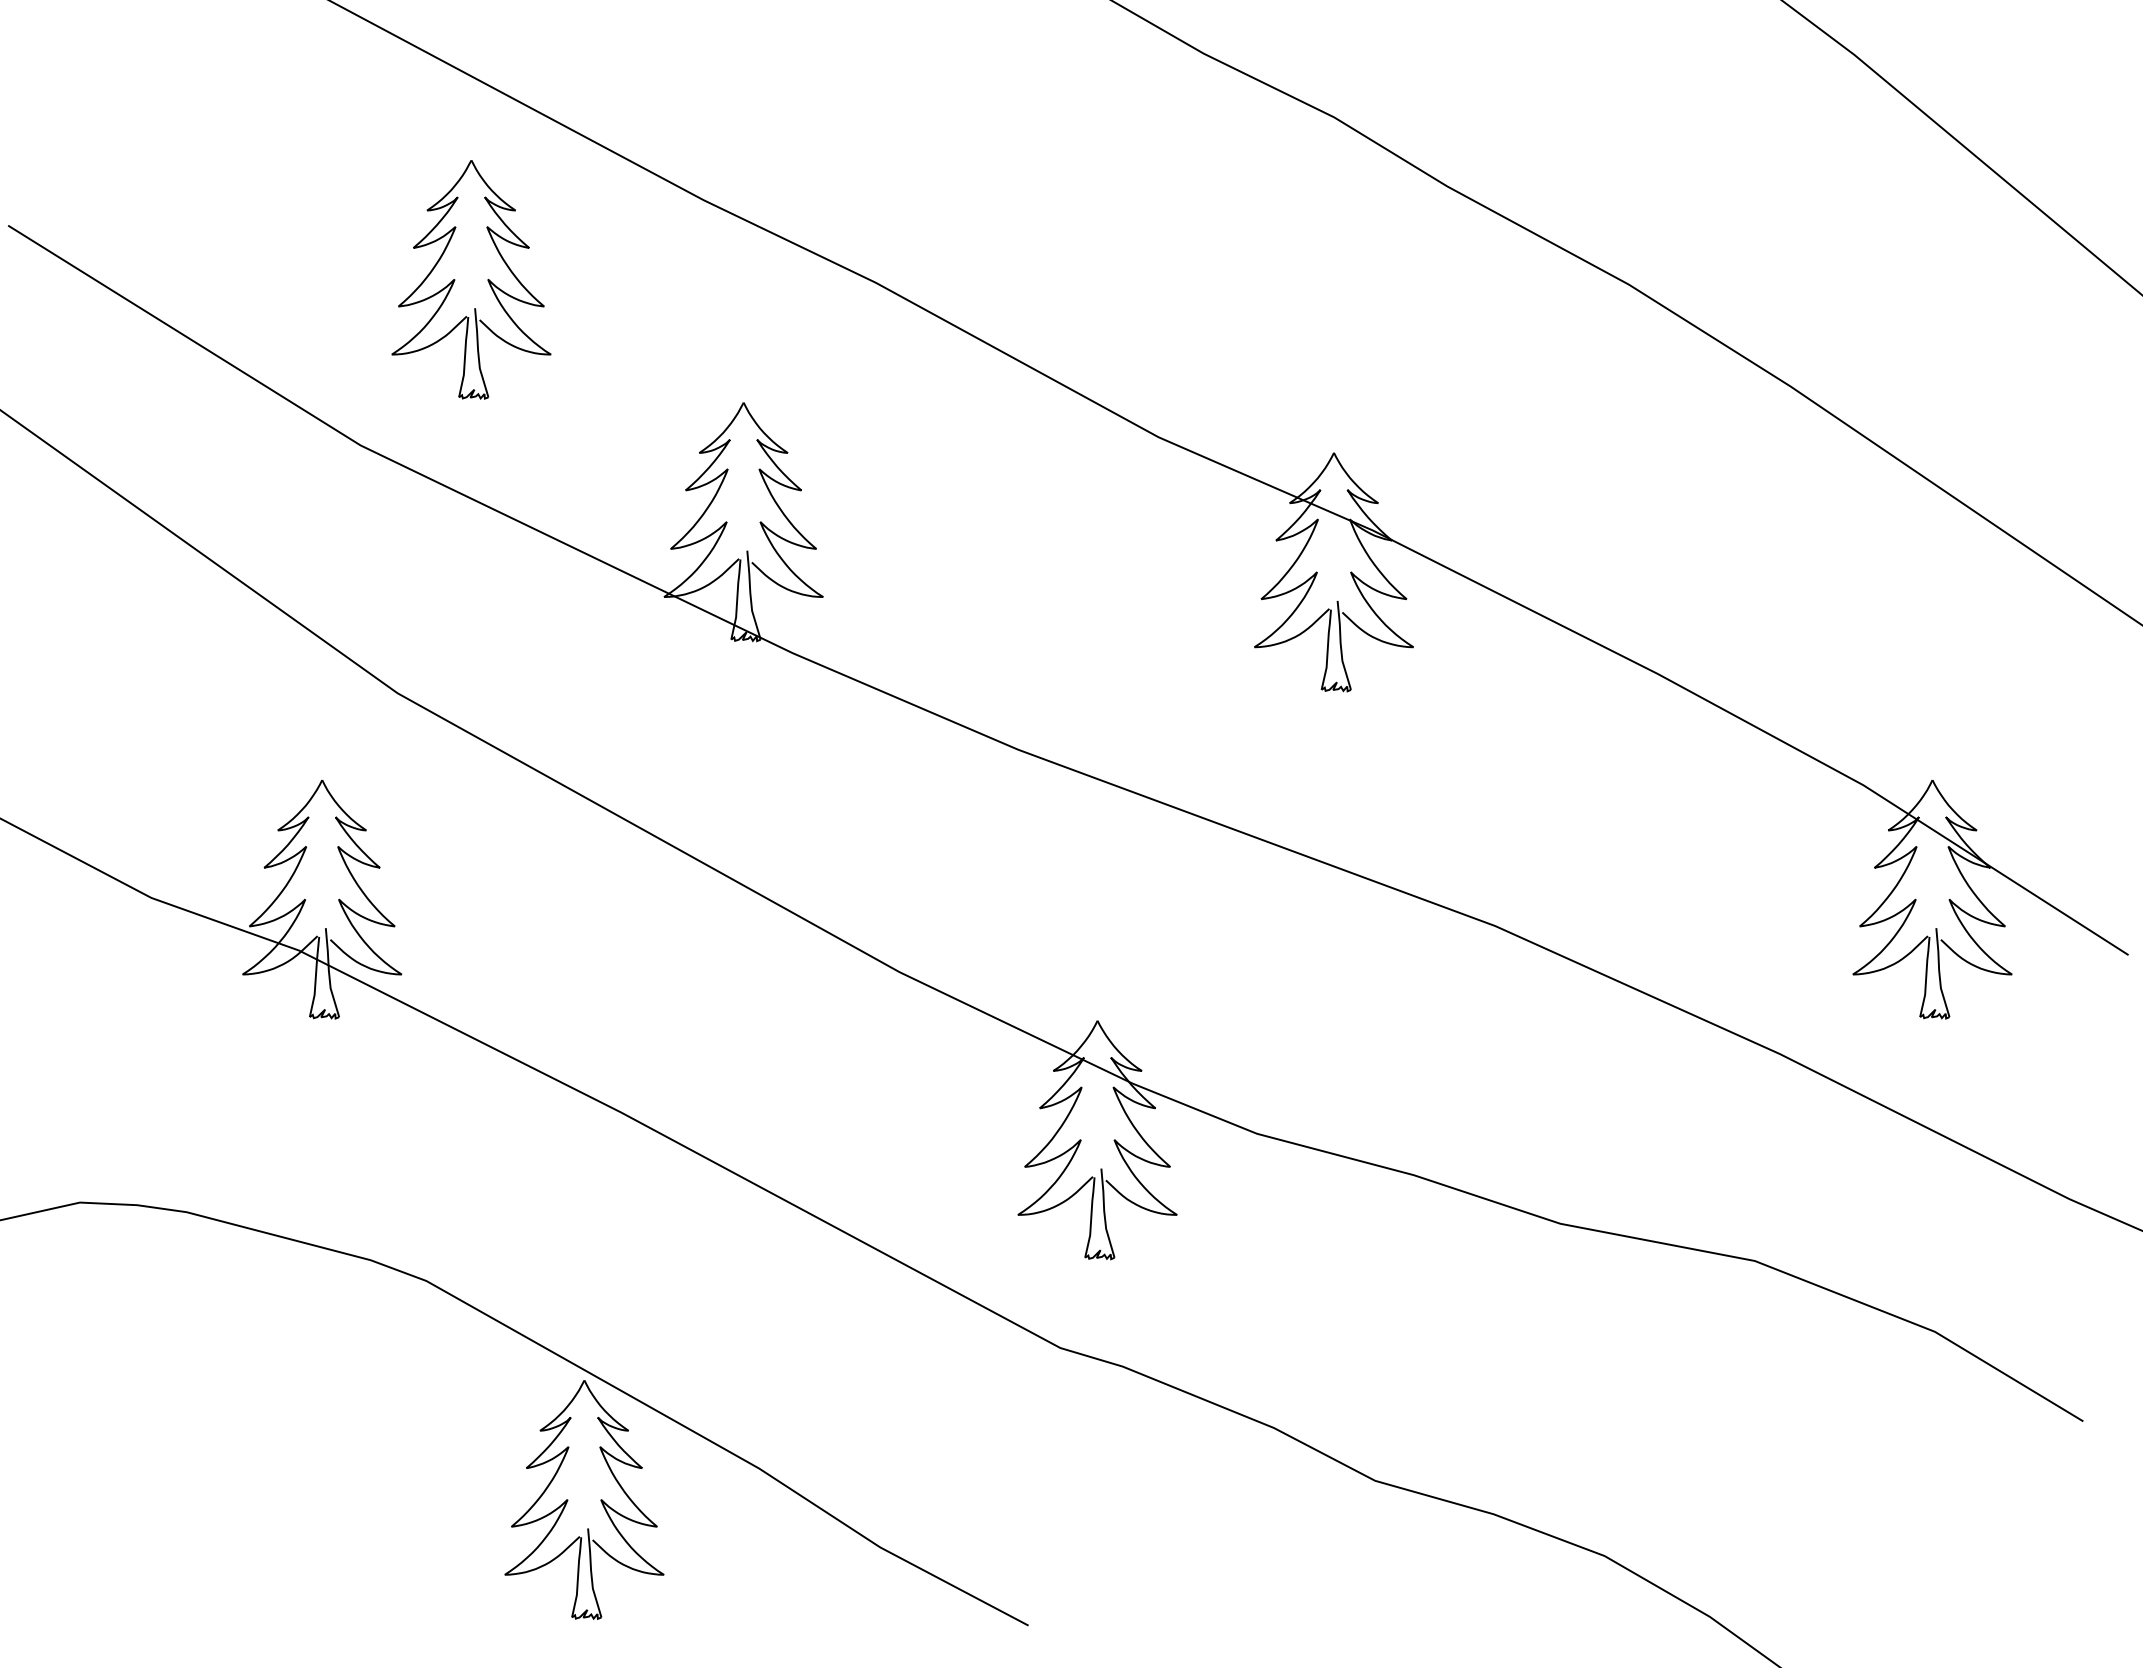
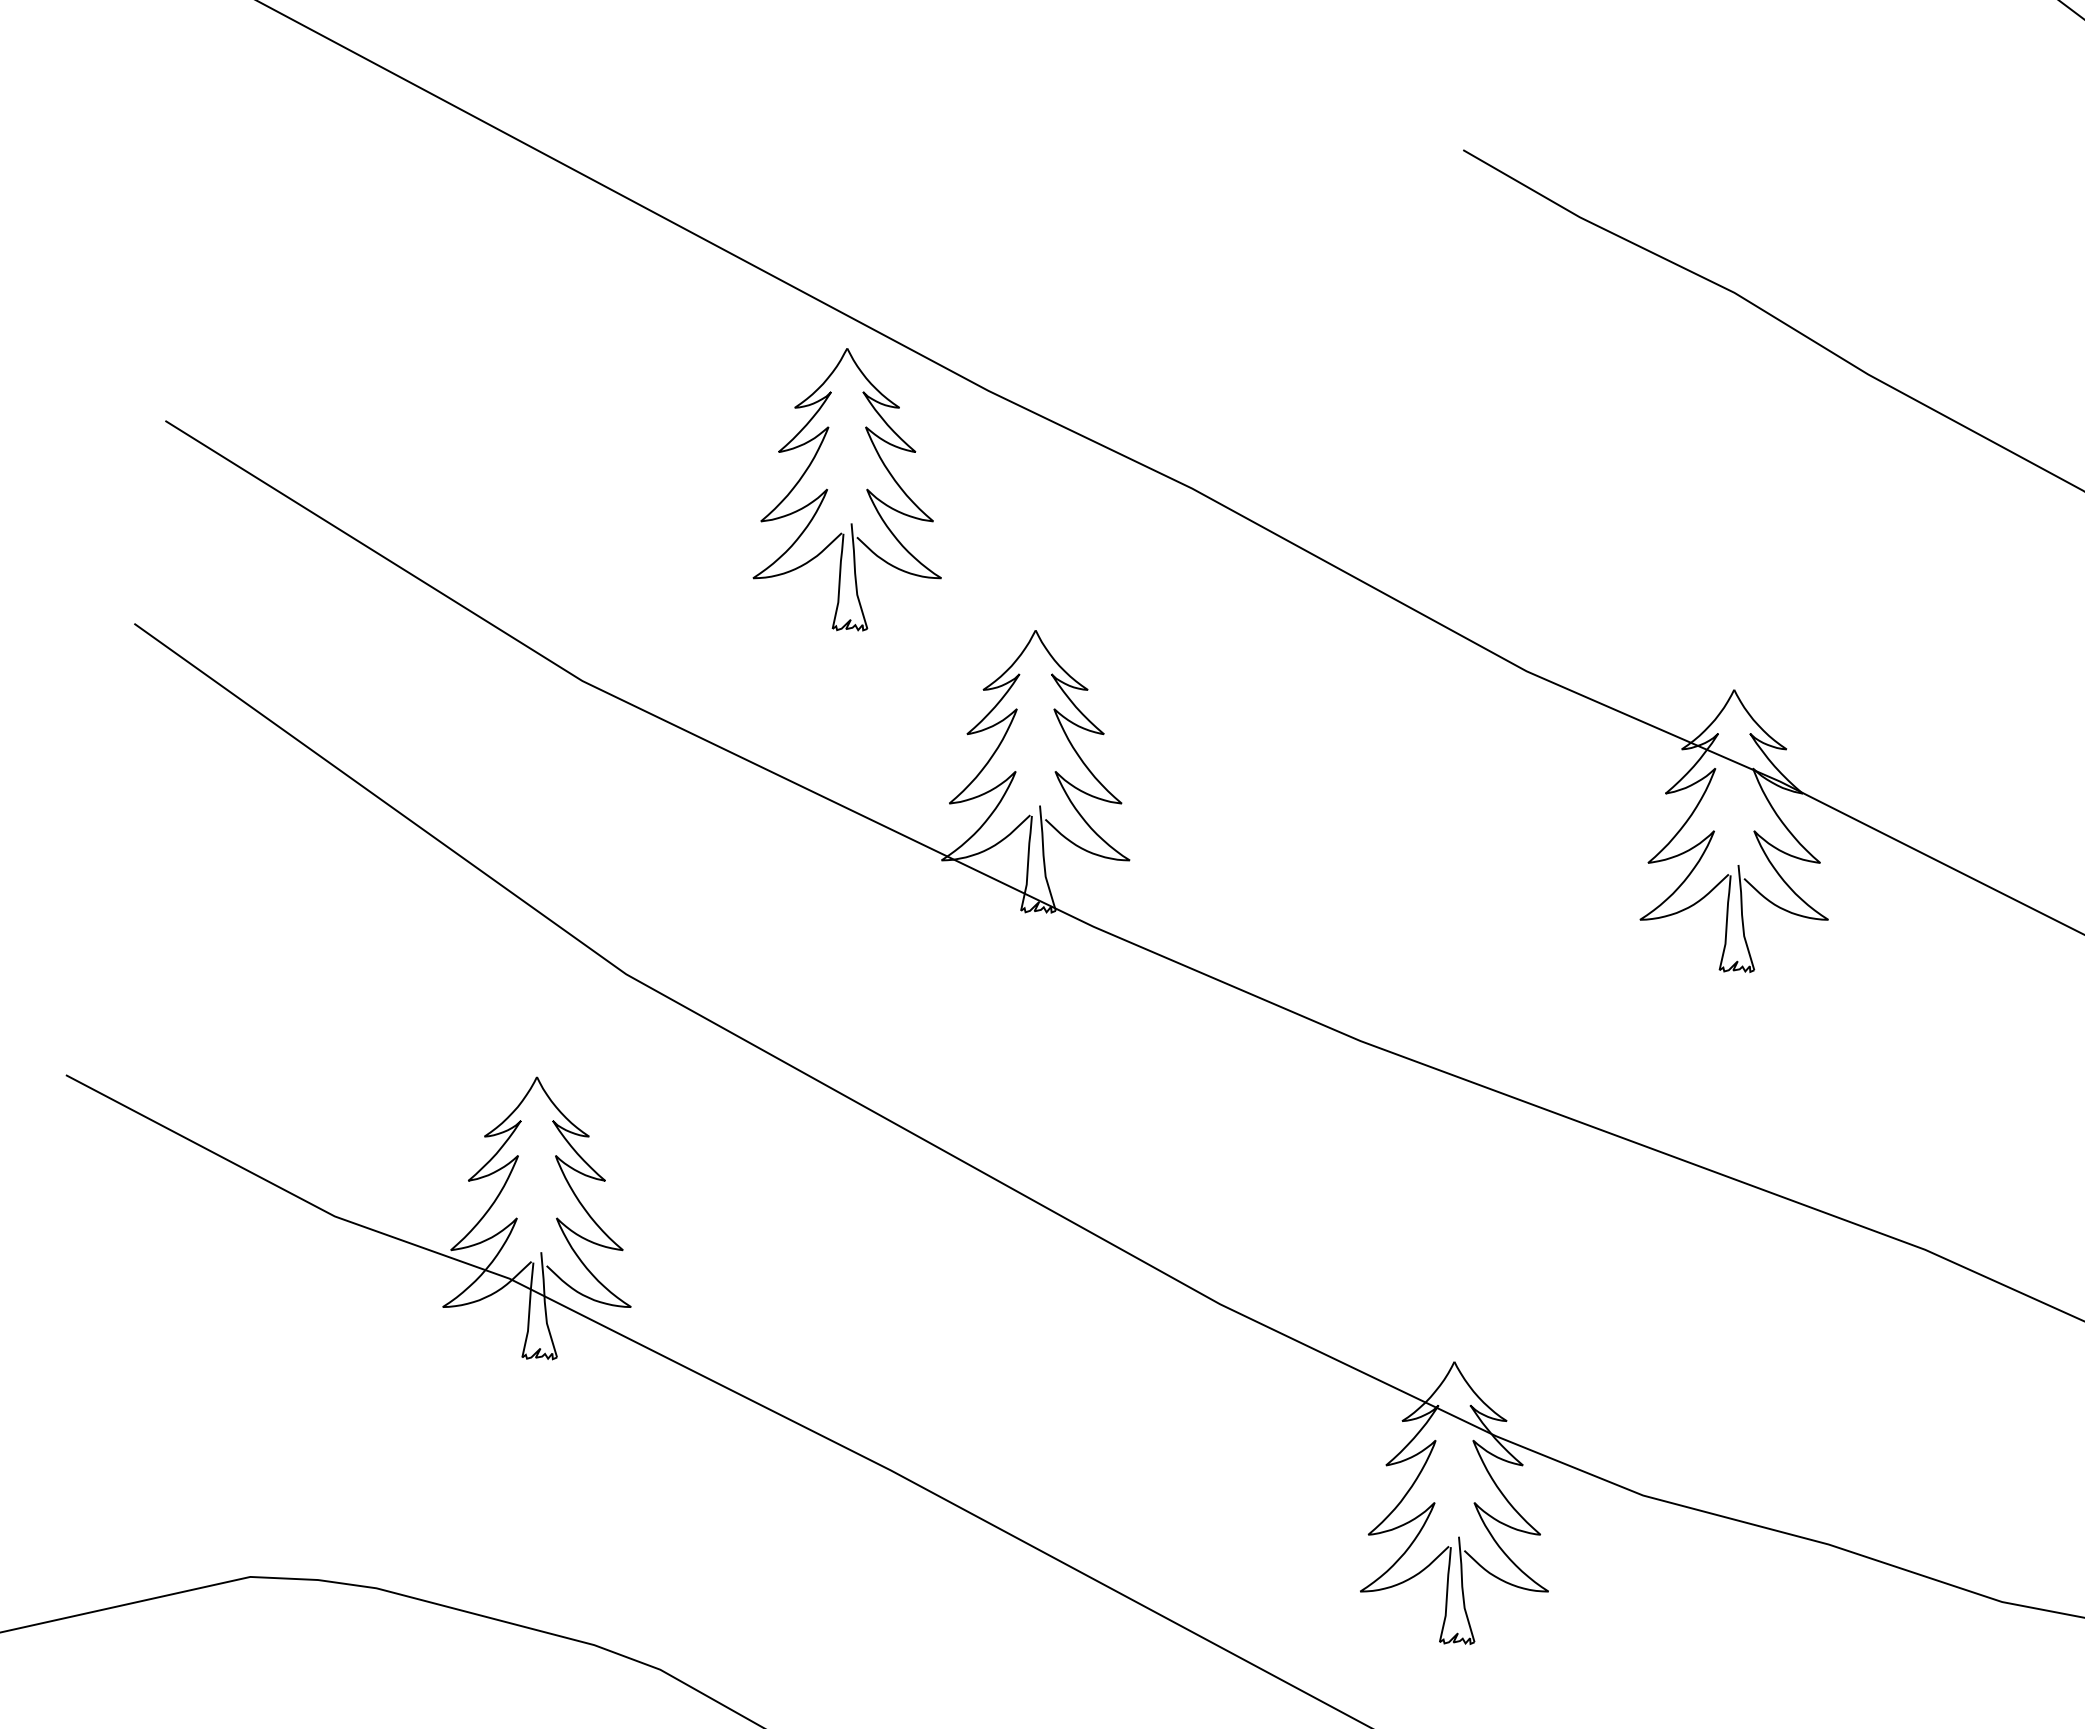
part: (455, 279) -> (828, 489), moved

